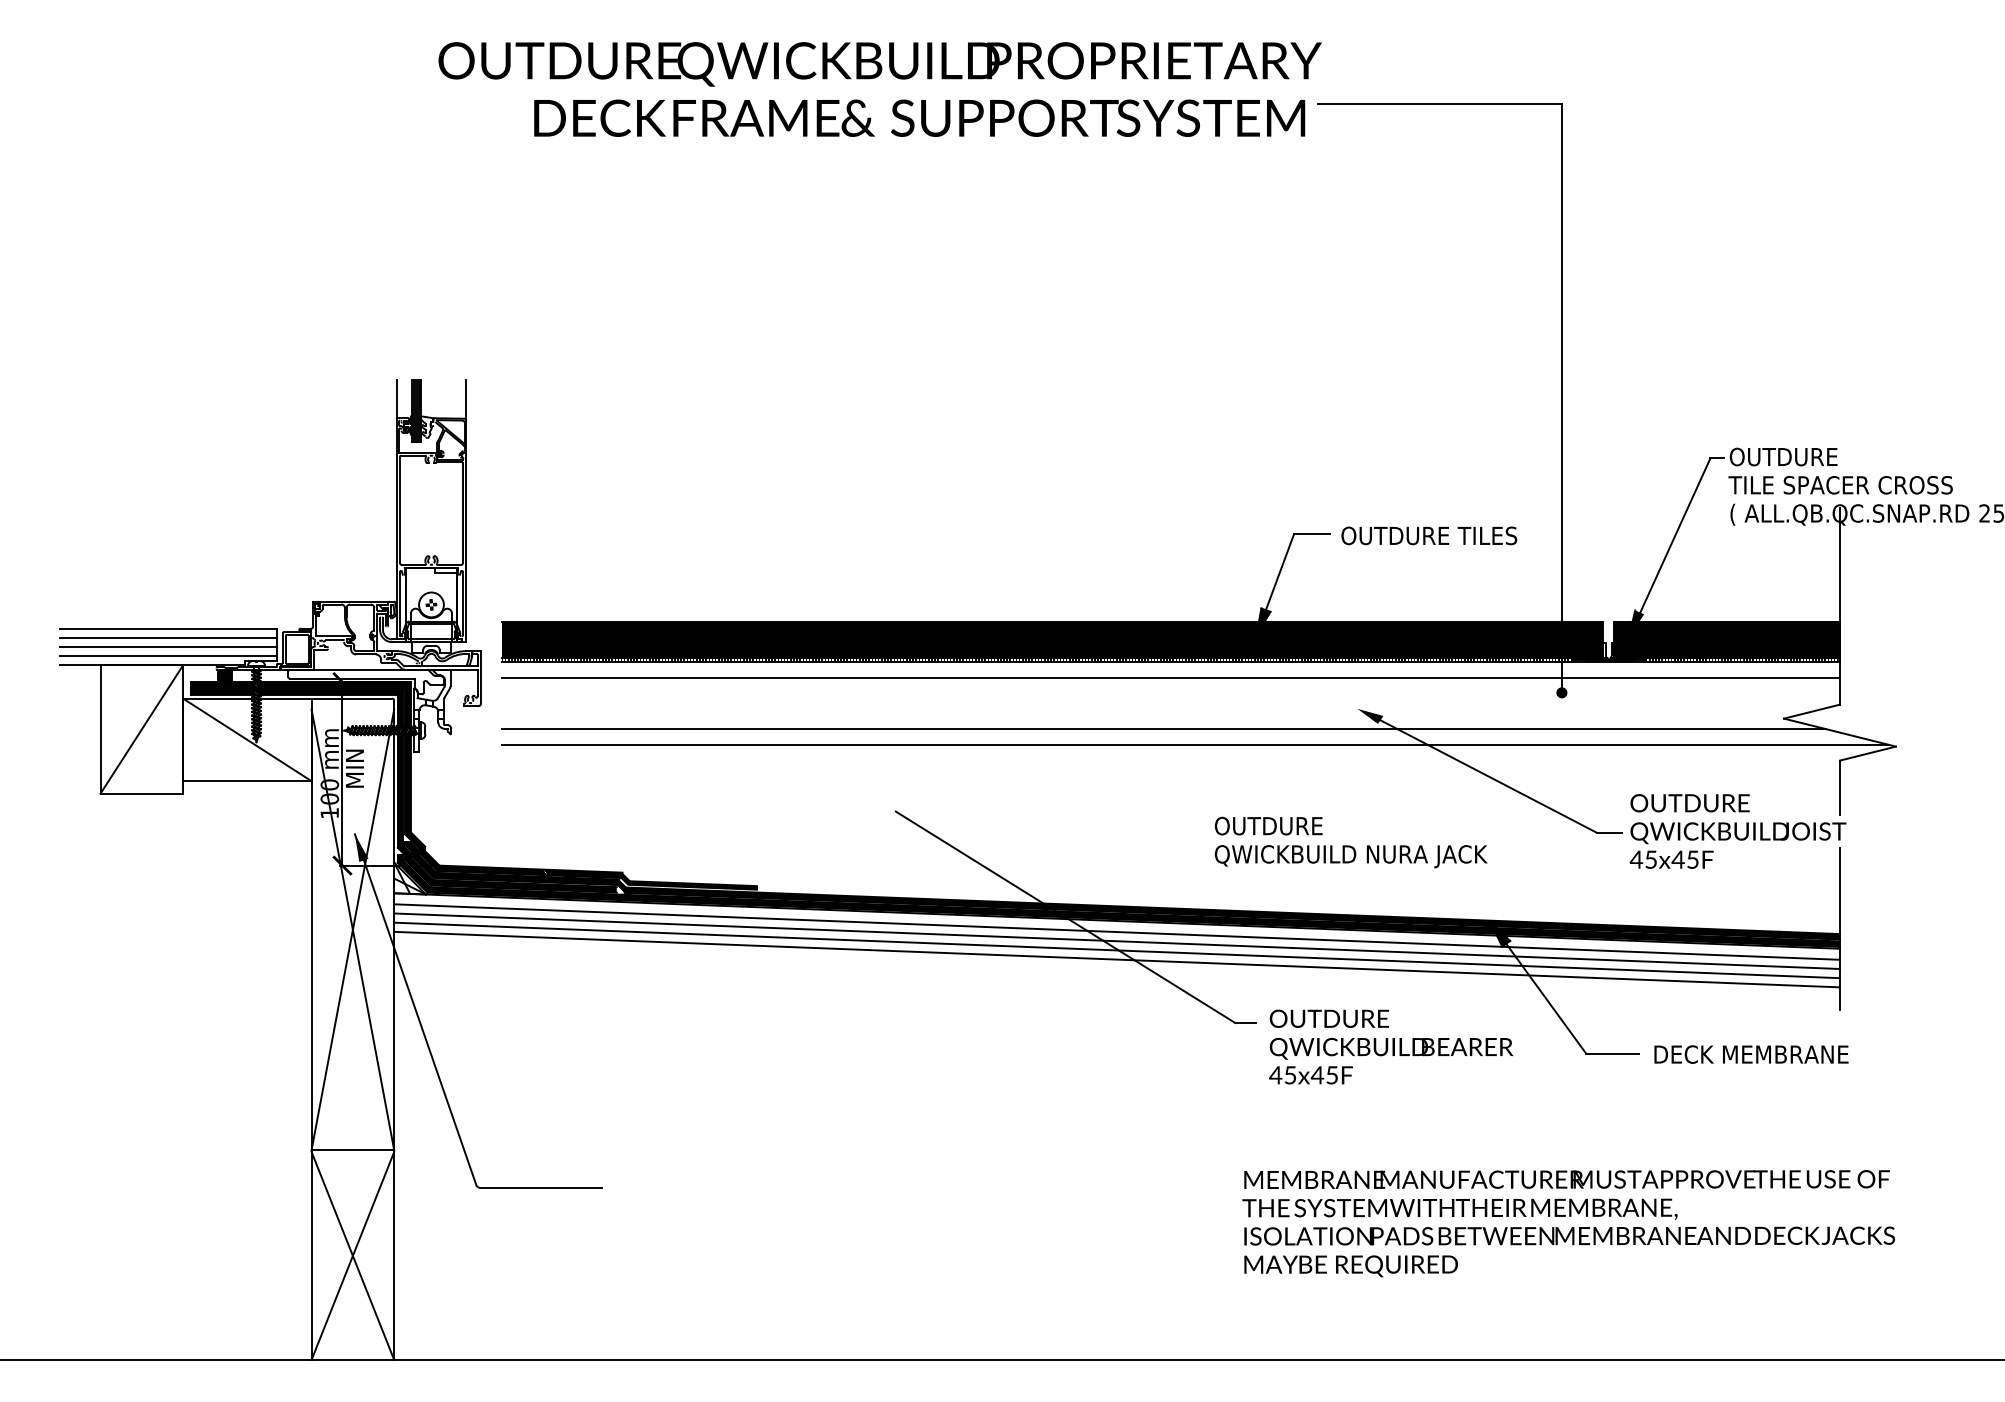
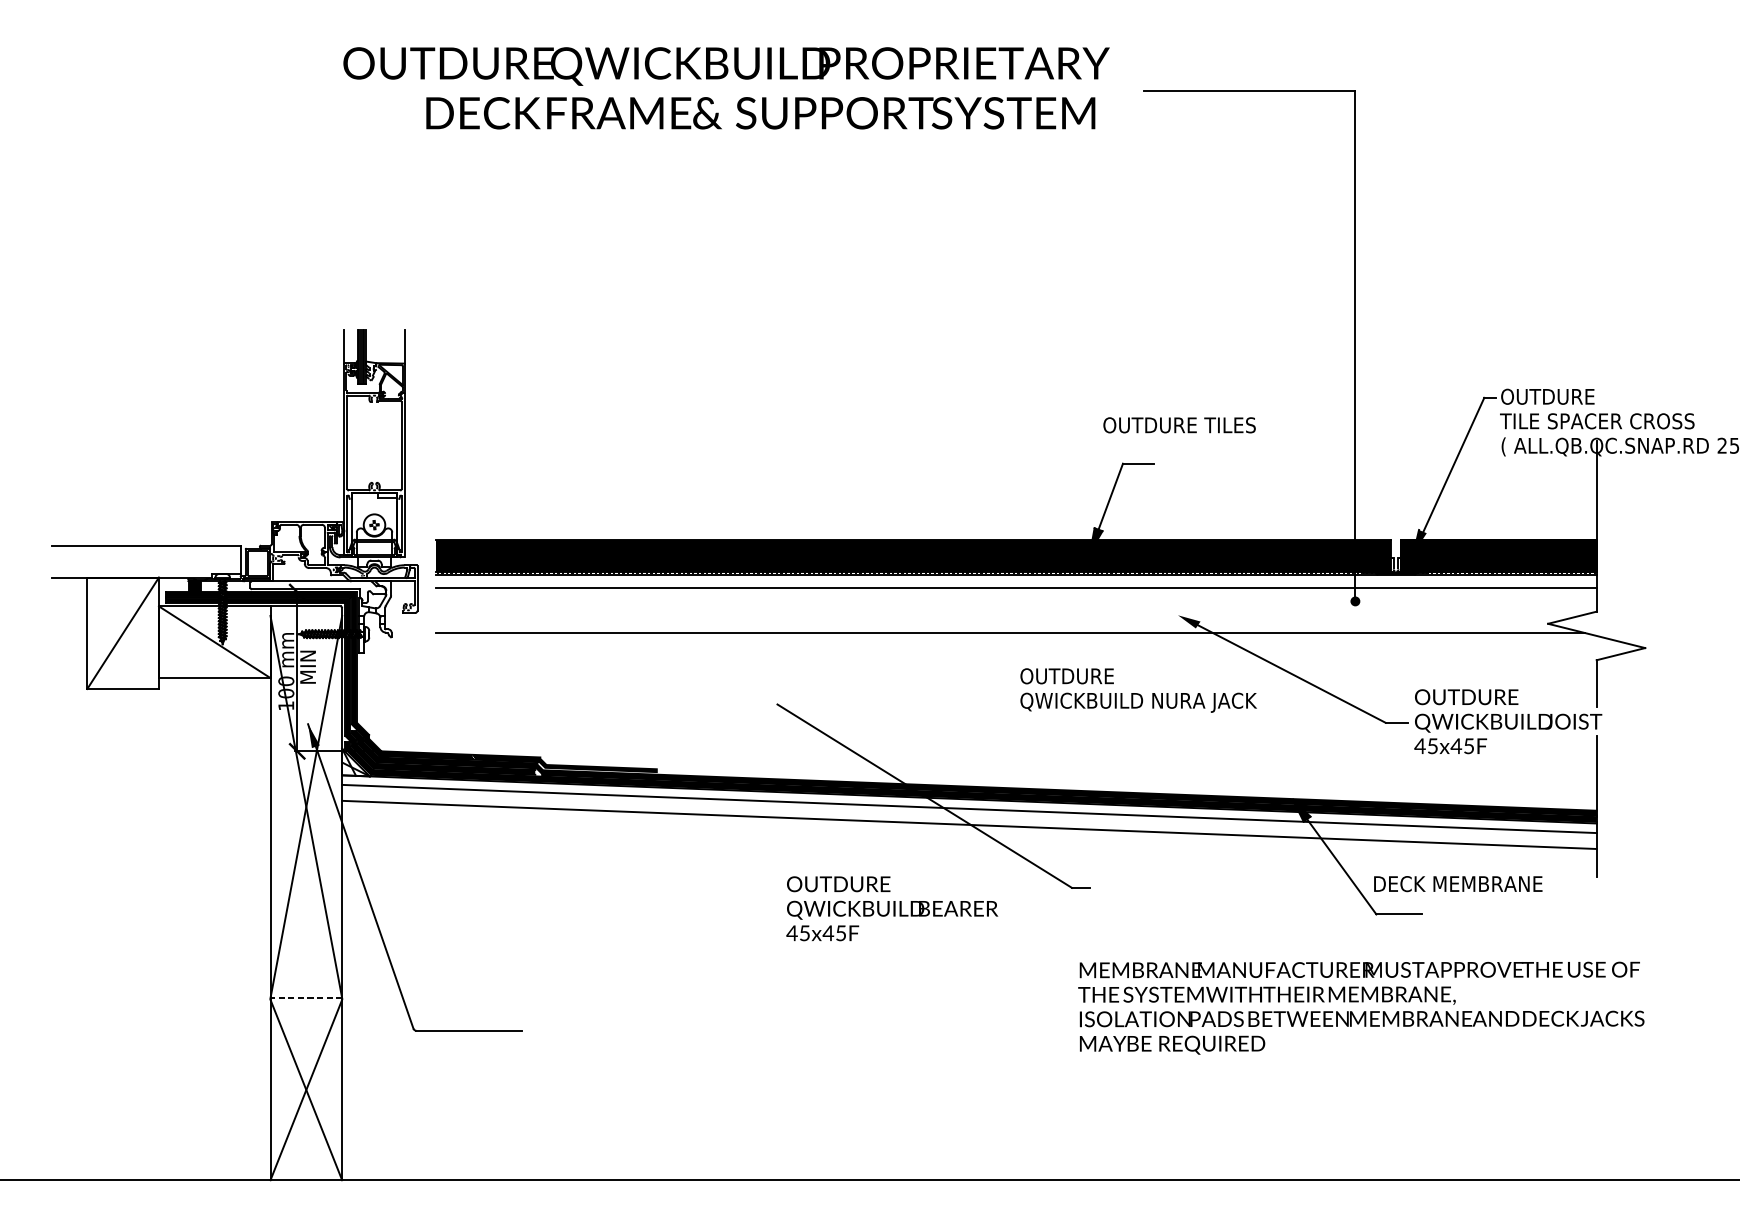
text: (879, 89) -> (725, 88), moved
text: (1429, 535) -> (1179, 424), moved
line: (168, 637) -> (146, 553), removed
line: (168, 646) -> (146, 561), removed
line: (168, 656) -> (146, 569), removed
line: (1195, 744) -> (1037, 646), removed
text: (1350, 842) -> (1138, 690), moved
line: (1116, 940) -> (968, 816), removed
line: (1116, 959) -> (968, 832), removed
text: (1391, 1046) -> (892, 908), moved
text: (1751, 1054) -> (1458, 883), moved
line: (352, 1150) -> (305, 998), solid -> dashed
text: (1568, 1223) -> (1361, 1008), moved

